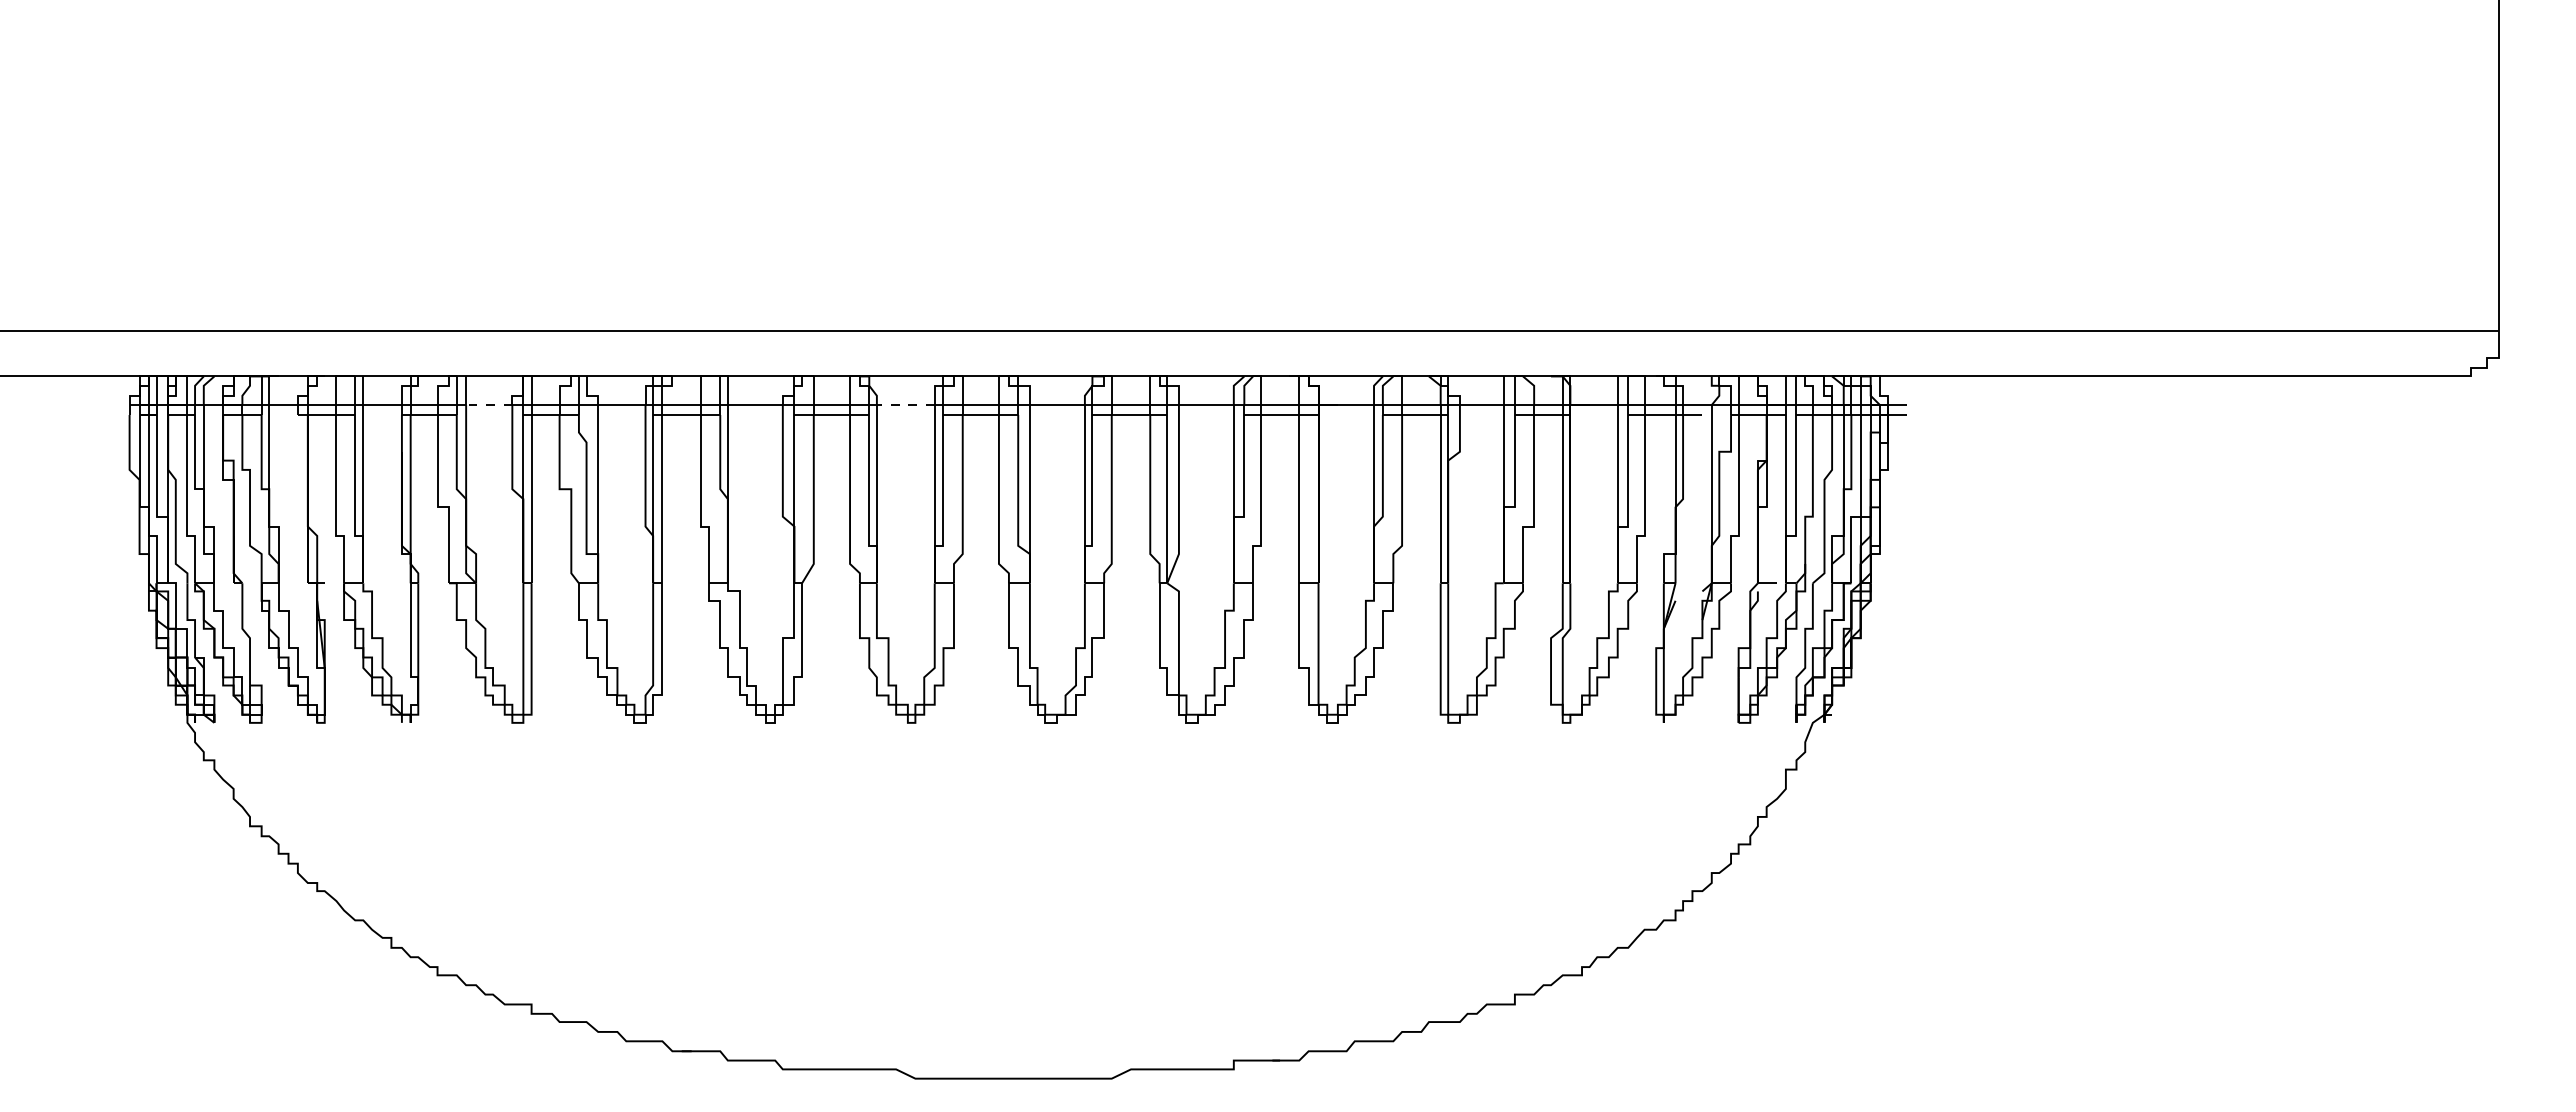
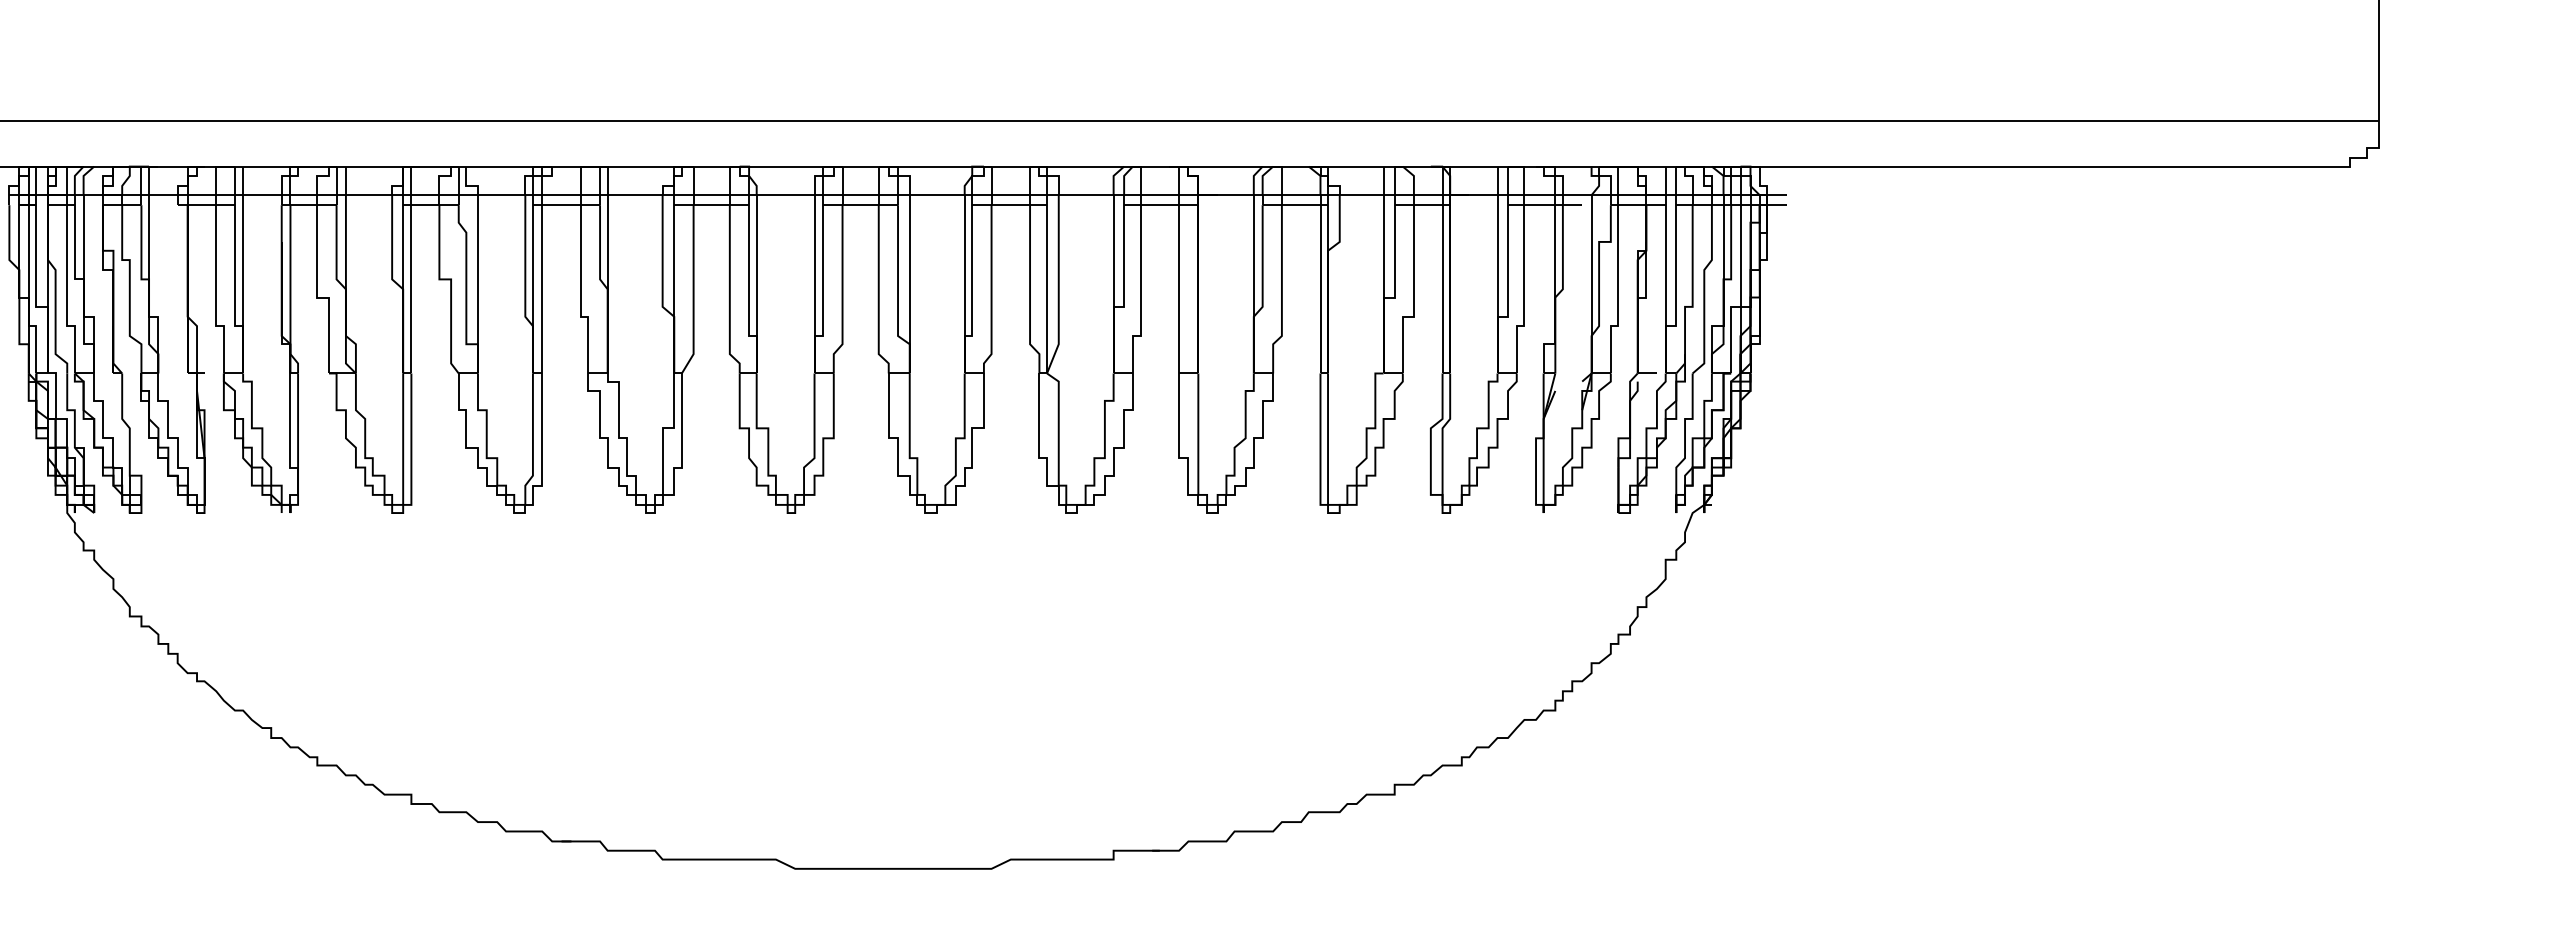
line: (488, 405) -> (368, 195), dashed -> solid
line: (905, 405) -> (785, 195), dashed -> solid

